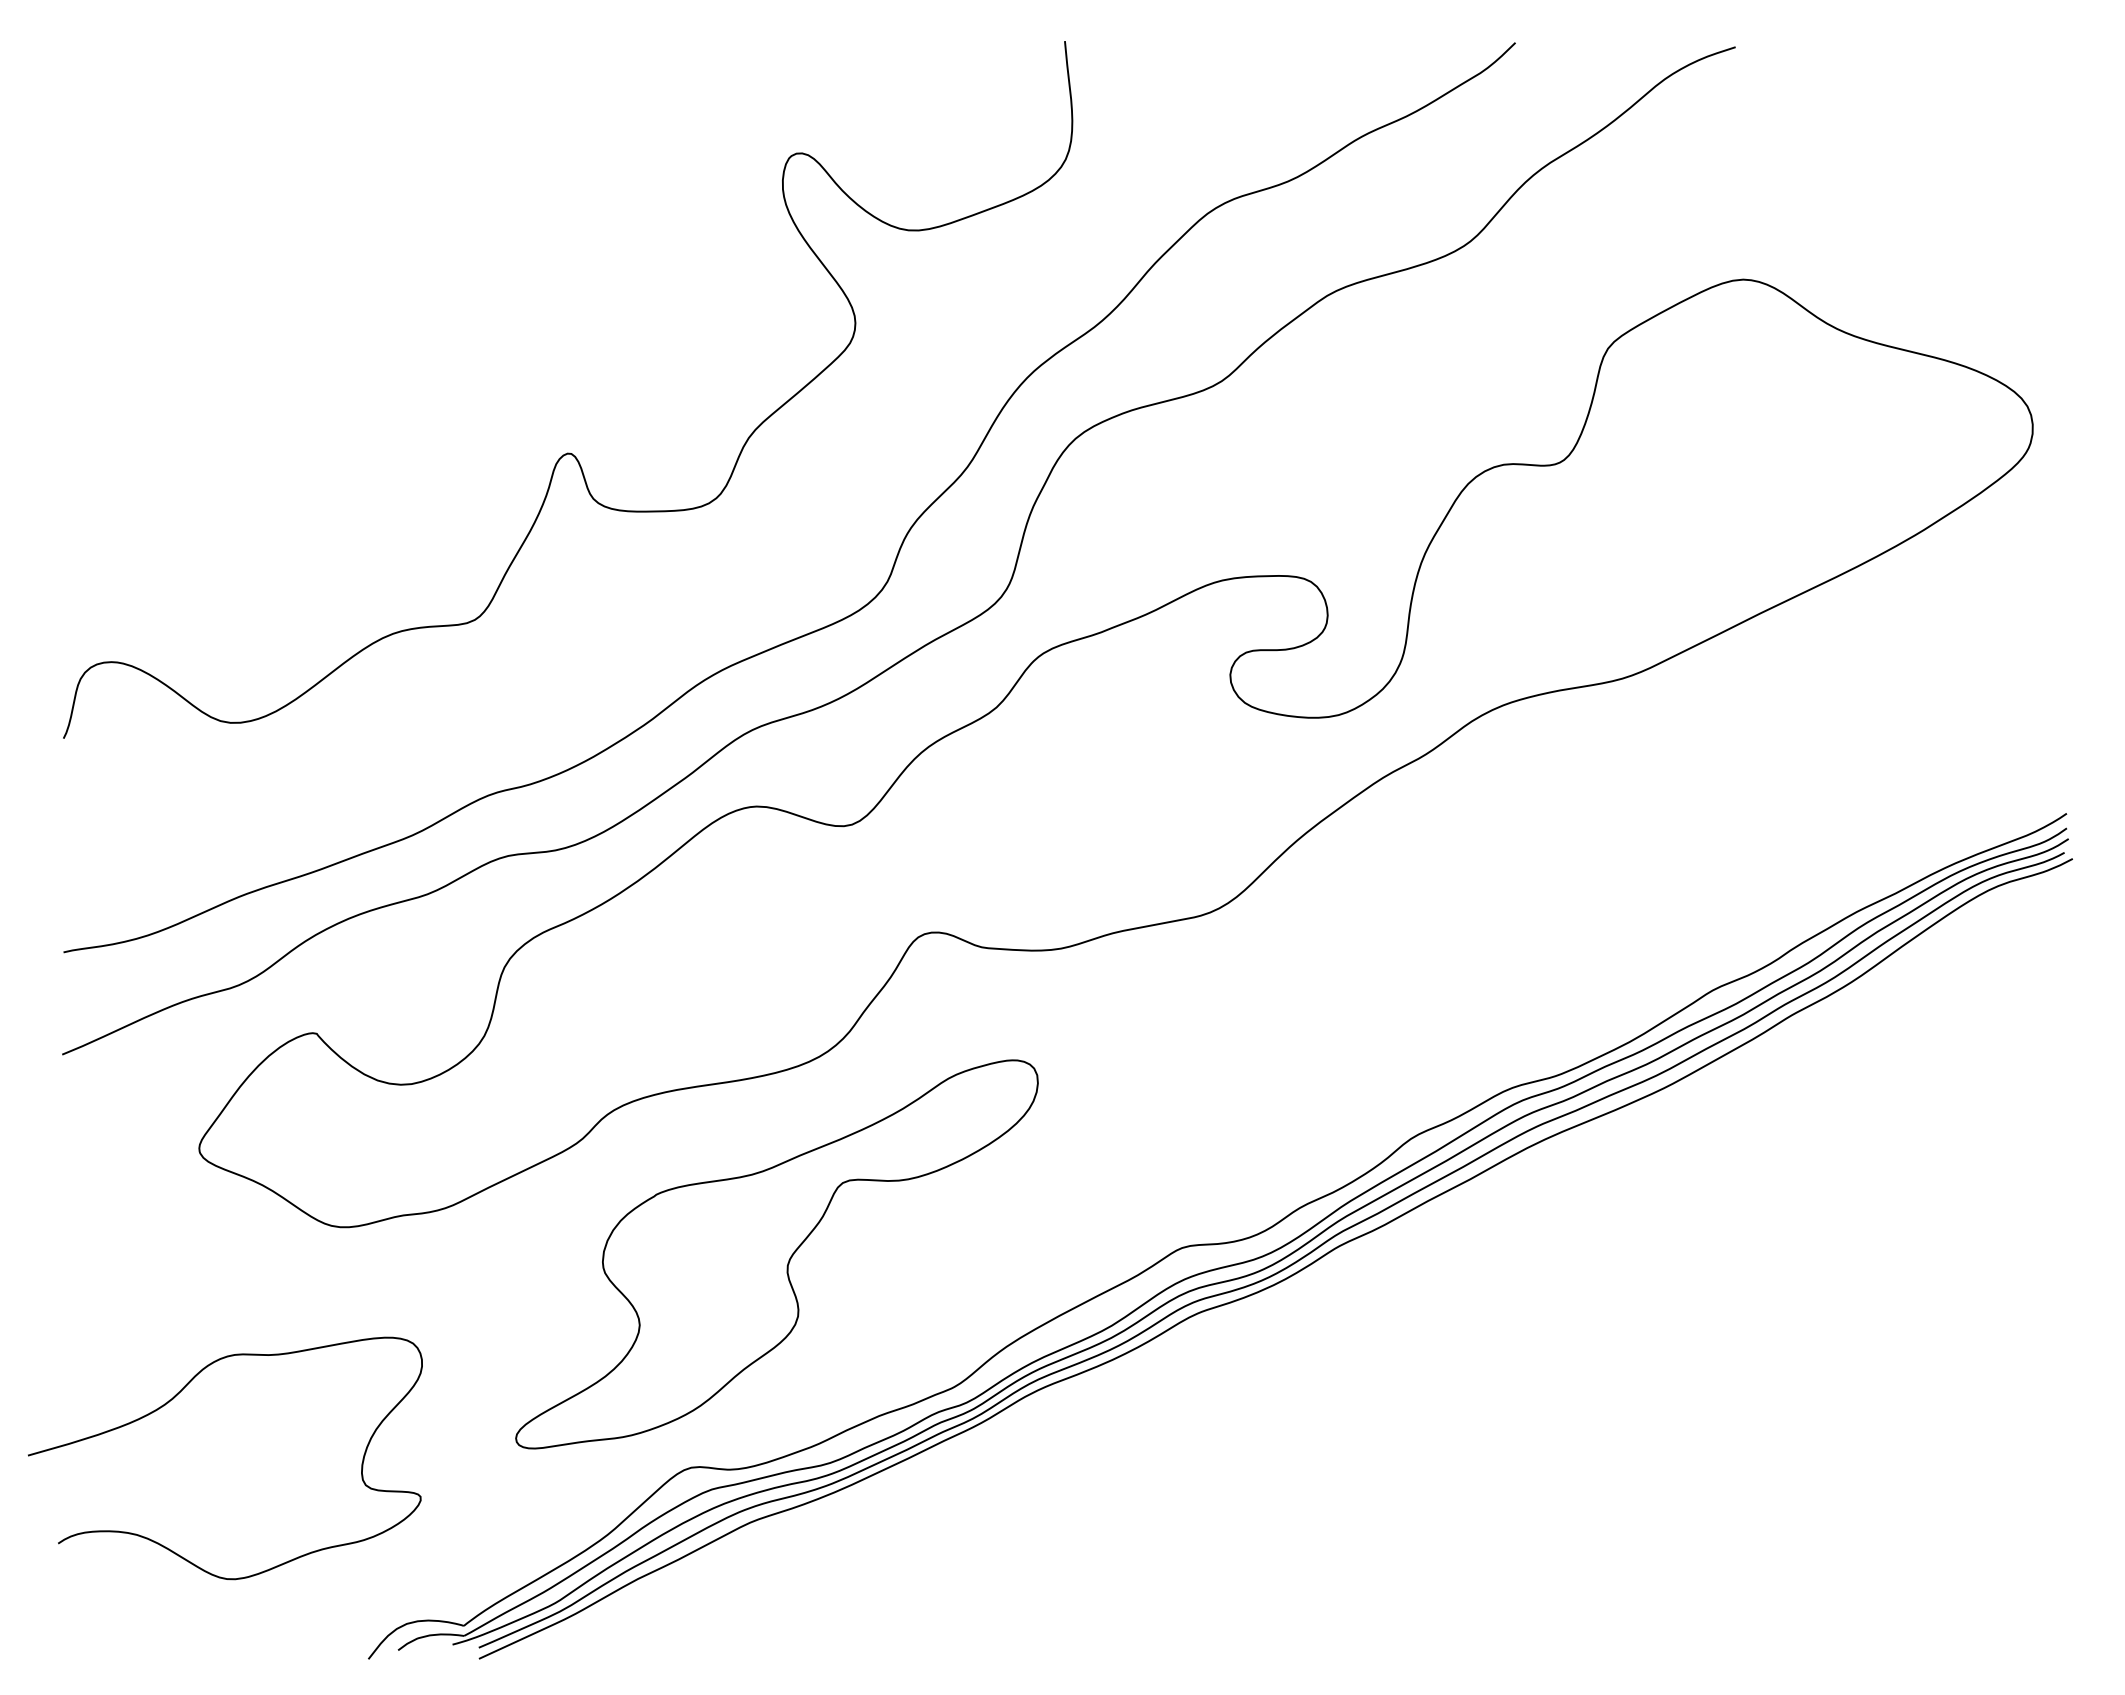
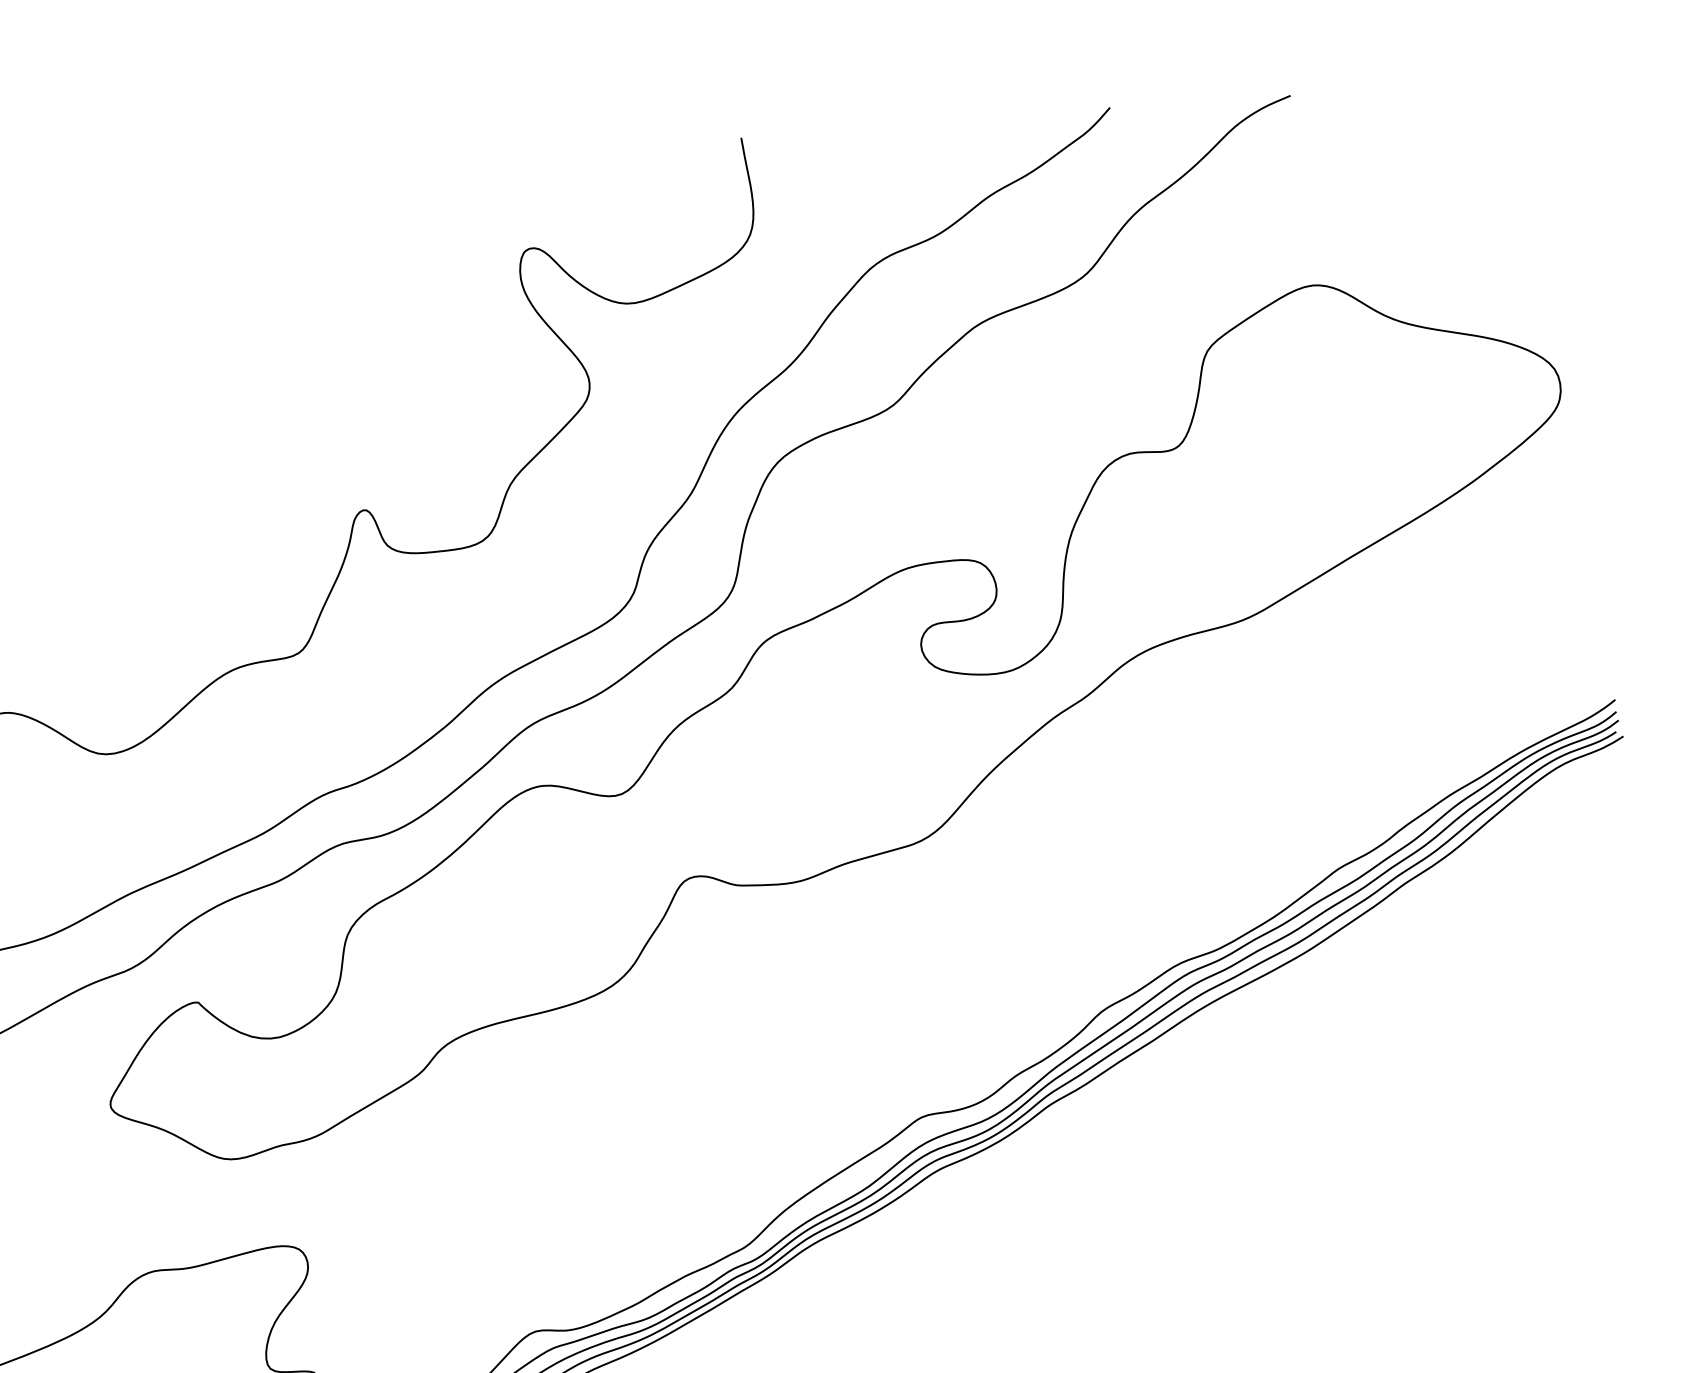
part: (776, 1254) -> (590, 1151), removed

